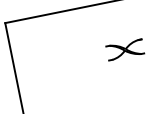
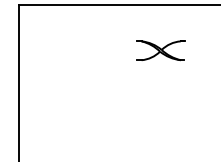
part: (124, 49) -> (160, 50), moved

